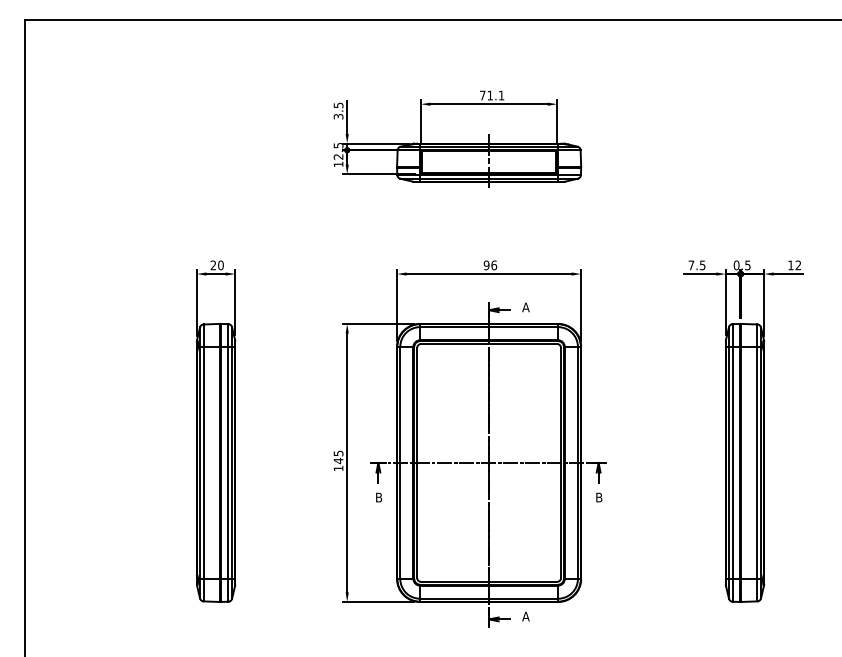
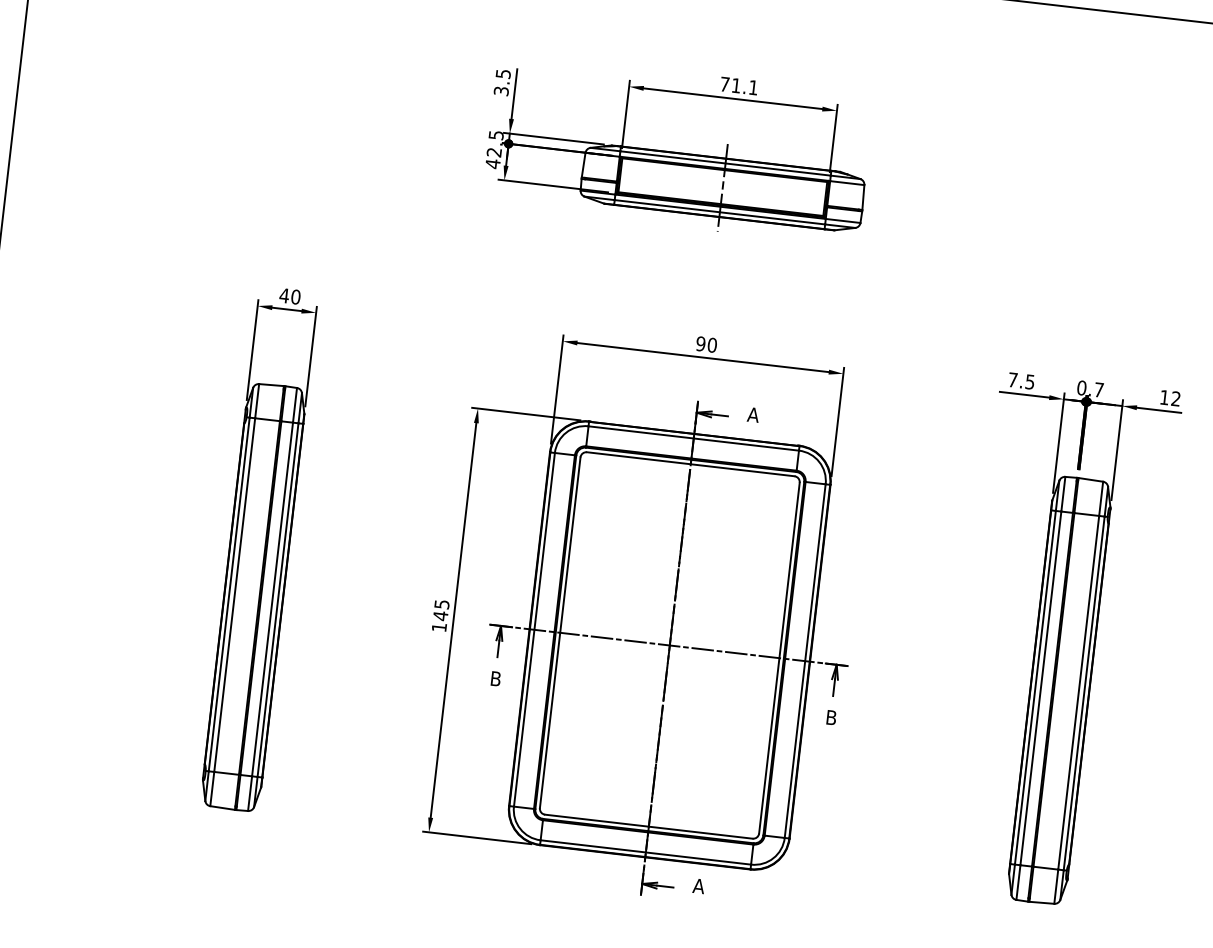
text: (338, 164) -> (492, 164), 12.5 -> 42.5
text: (494, 264) -> (712, 343), 96 -> 90
text: (213, 265) -> (284, 295), 20 -> 40
text: (747, 265) -> (1098, 390), 0.5 -> 0.7

